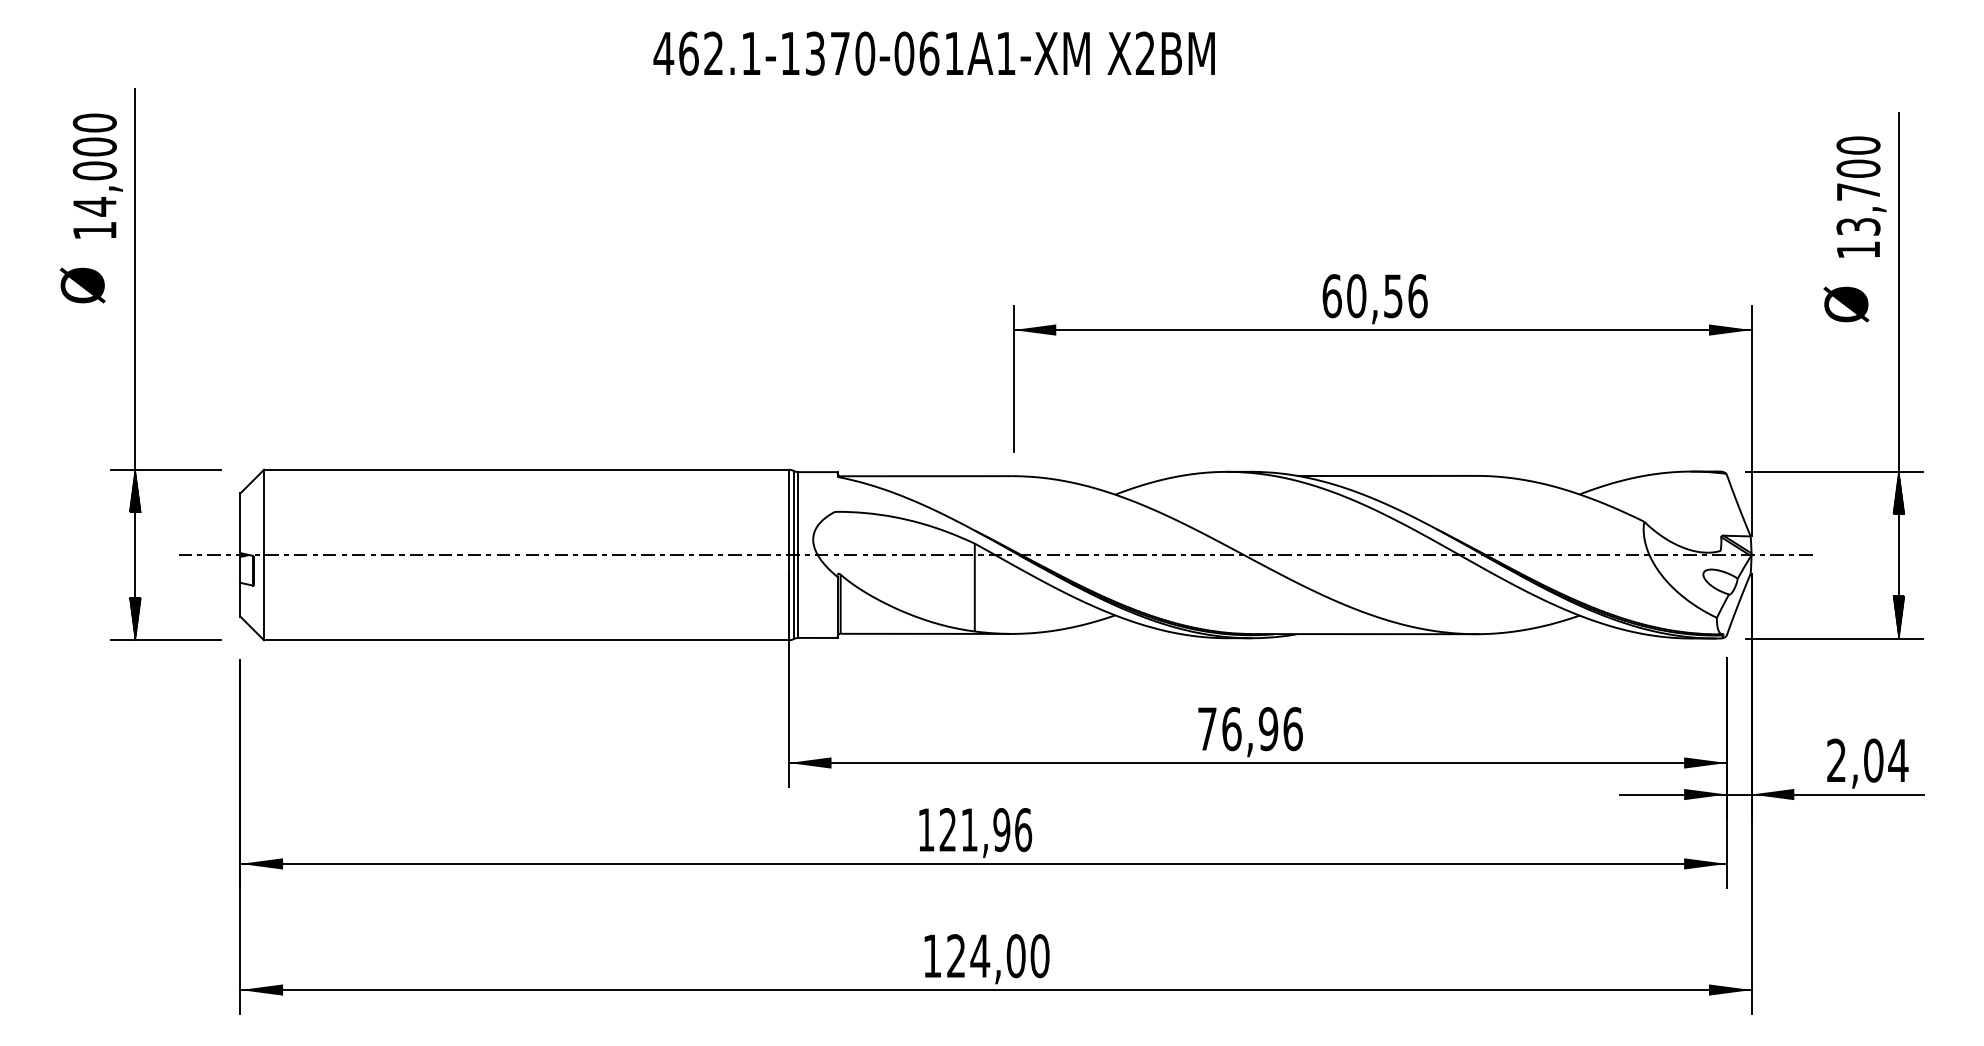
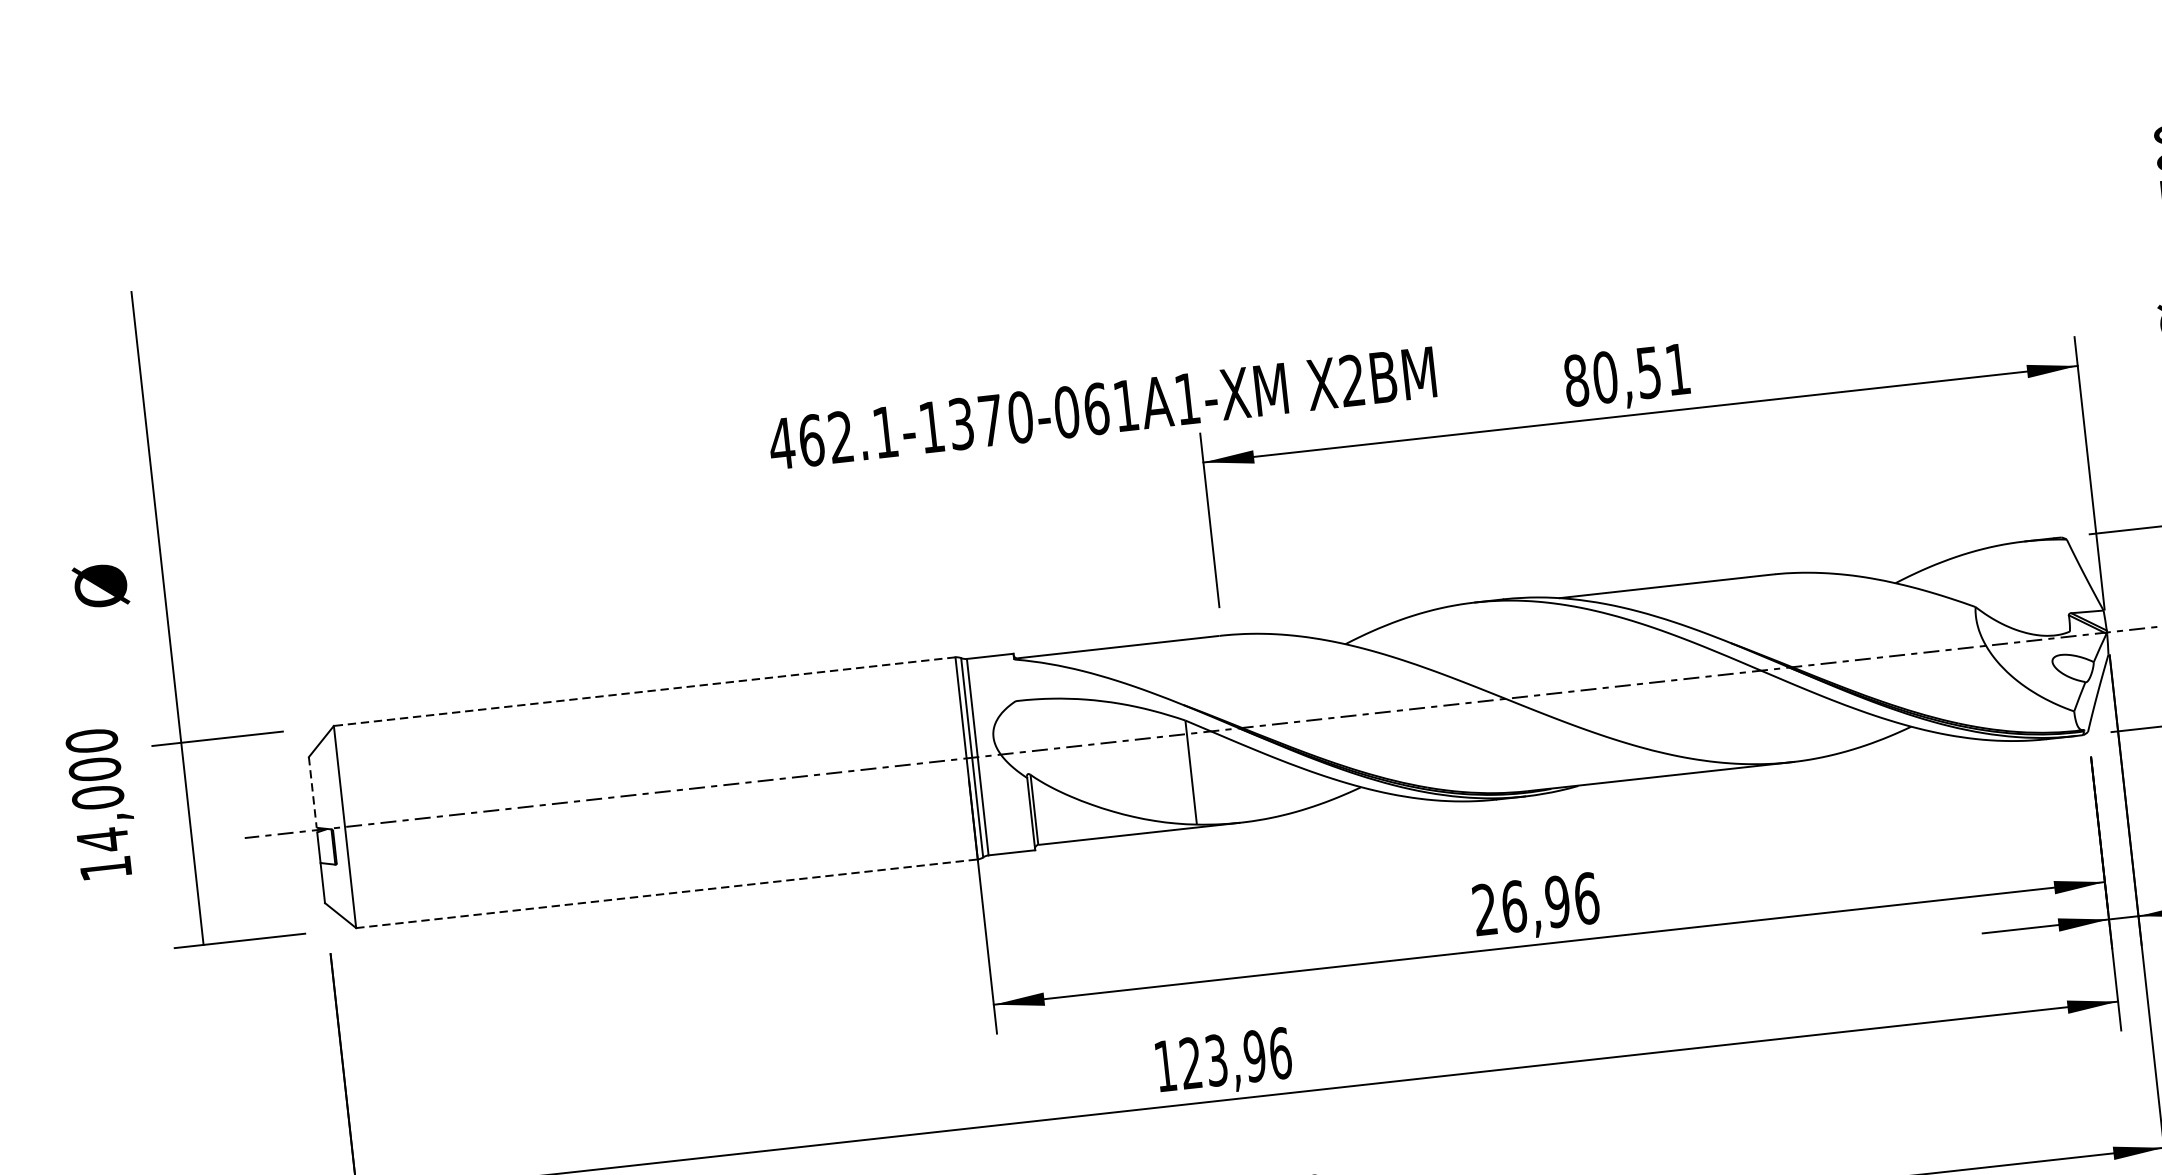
text: (933, 53) -> (1101, 408), moved
text: (97, 175) -> (101, 802), moved
text: (82, 285) -> (100, 585), moved
text: (1374, 296) -> (1626, 375), 60,56 -> 80,51
line: (525, 469) -> (643, 691), solid -> dashed
hatch: (134, 490) -> (183, 767), removed
line: (240, 523) -> (312, 792), solid -> dashed
hatch: (134, 618) -> (199, 919), removed
line: (526, 640) -> (667, 893), solid -> dashed
text: (1207, 728) -> (1485, 909), 76,96 -> 26,96
text: (969, 830) -> (1216, 1061), 121,96 -> 123,96

